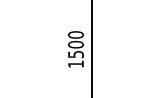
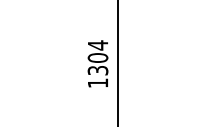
text: (75, 44) -> (97, 57), 1500 -> 1304

